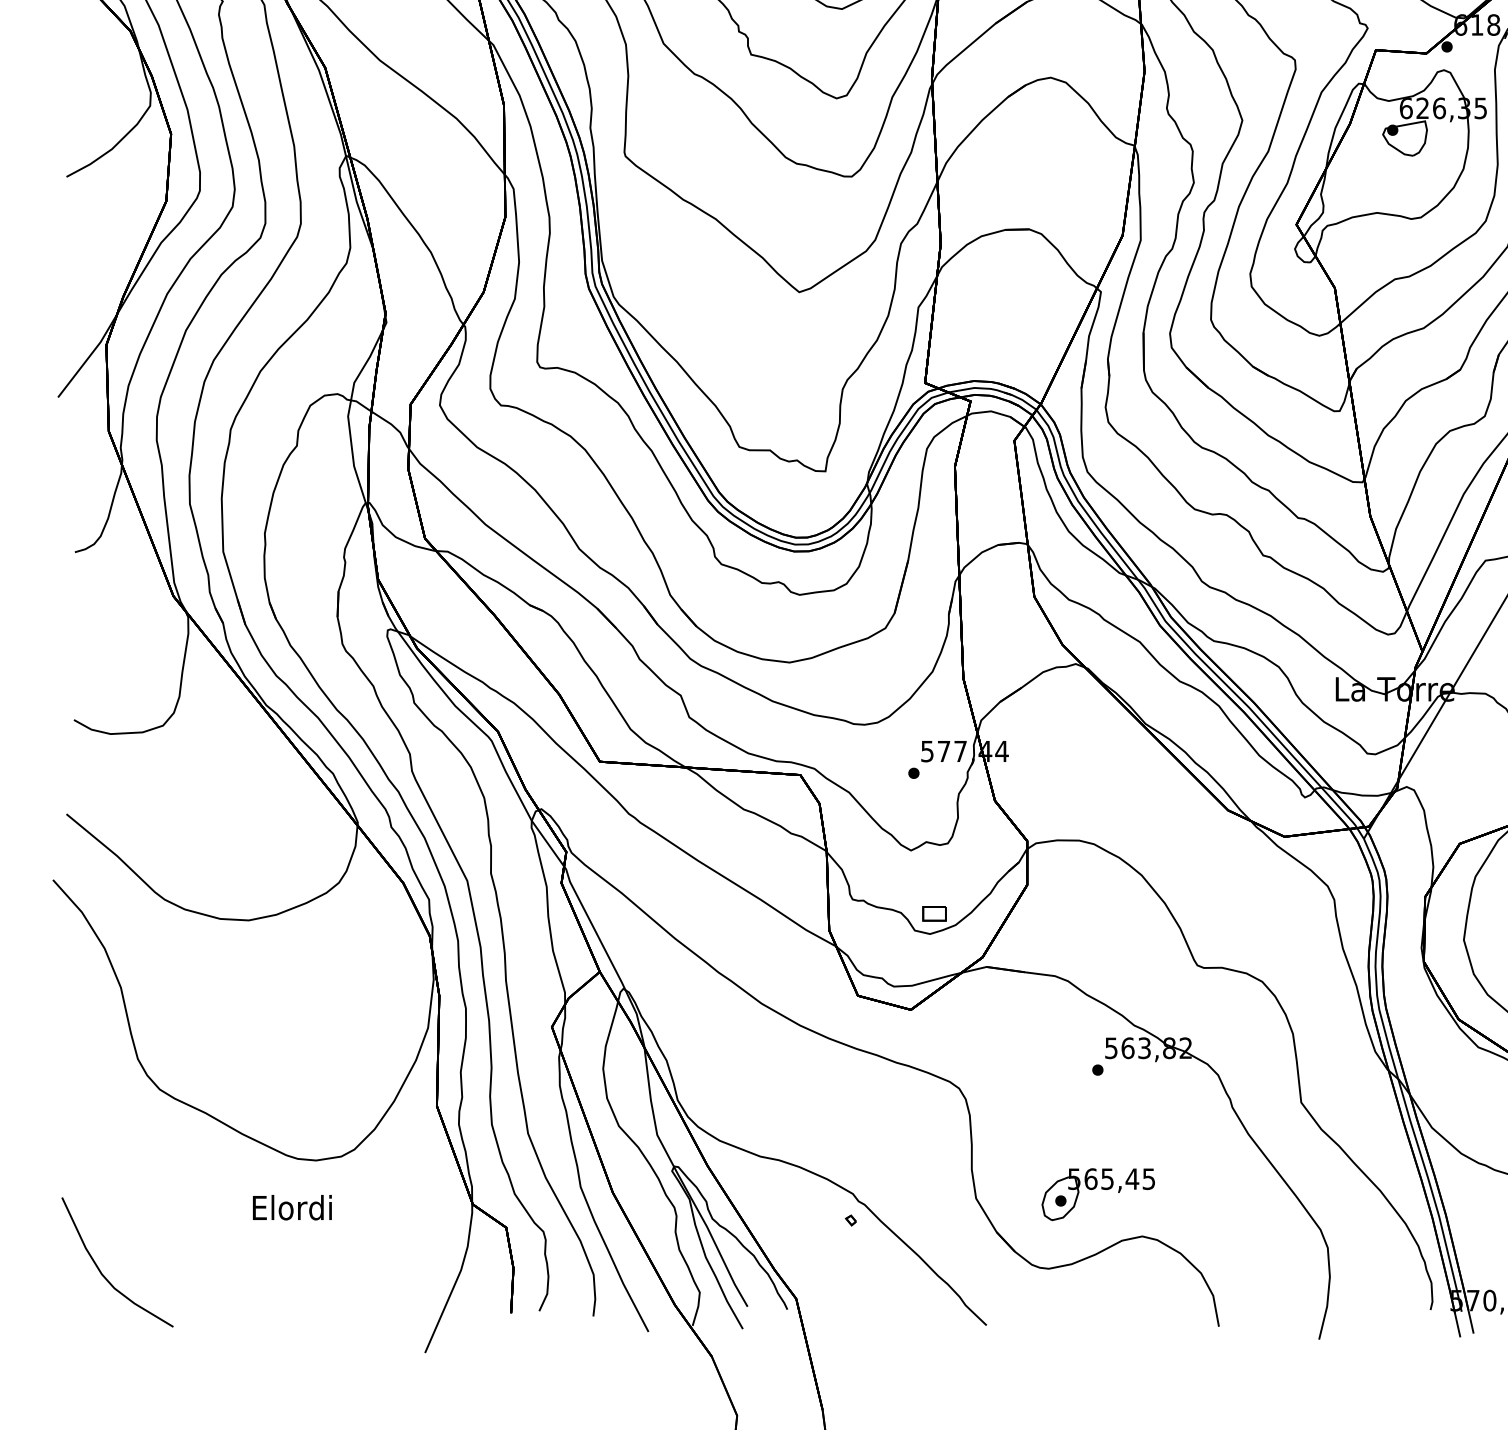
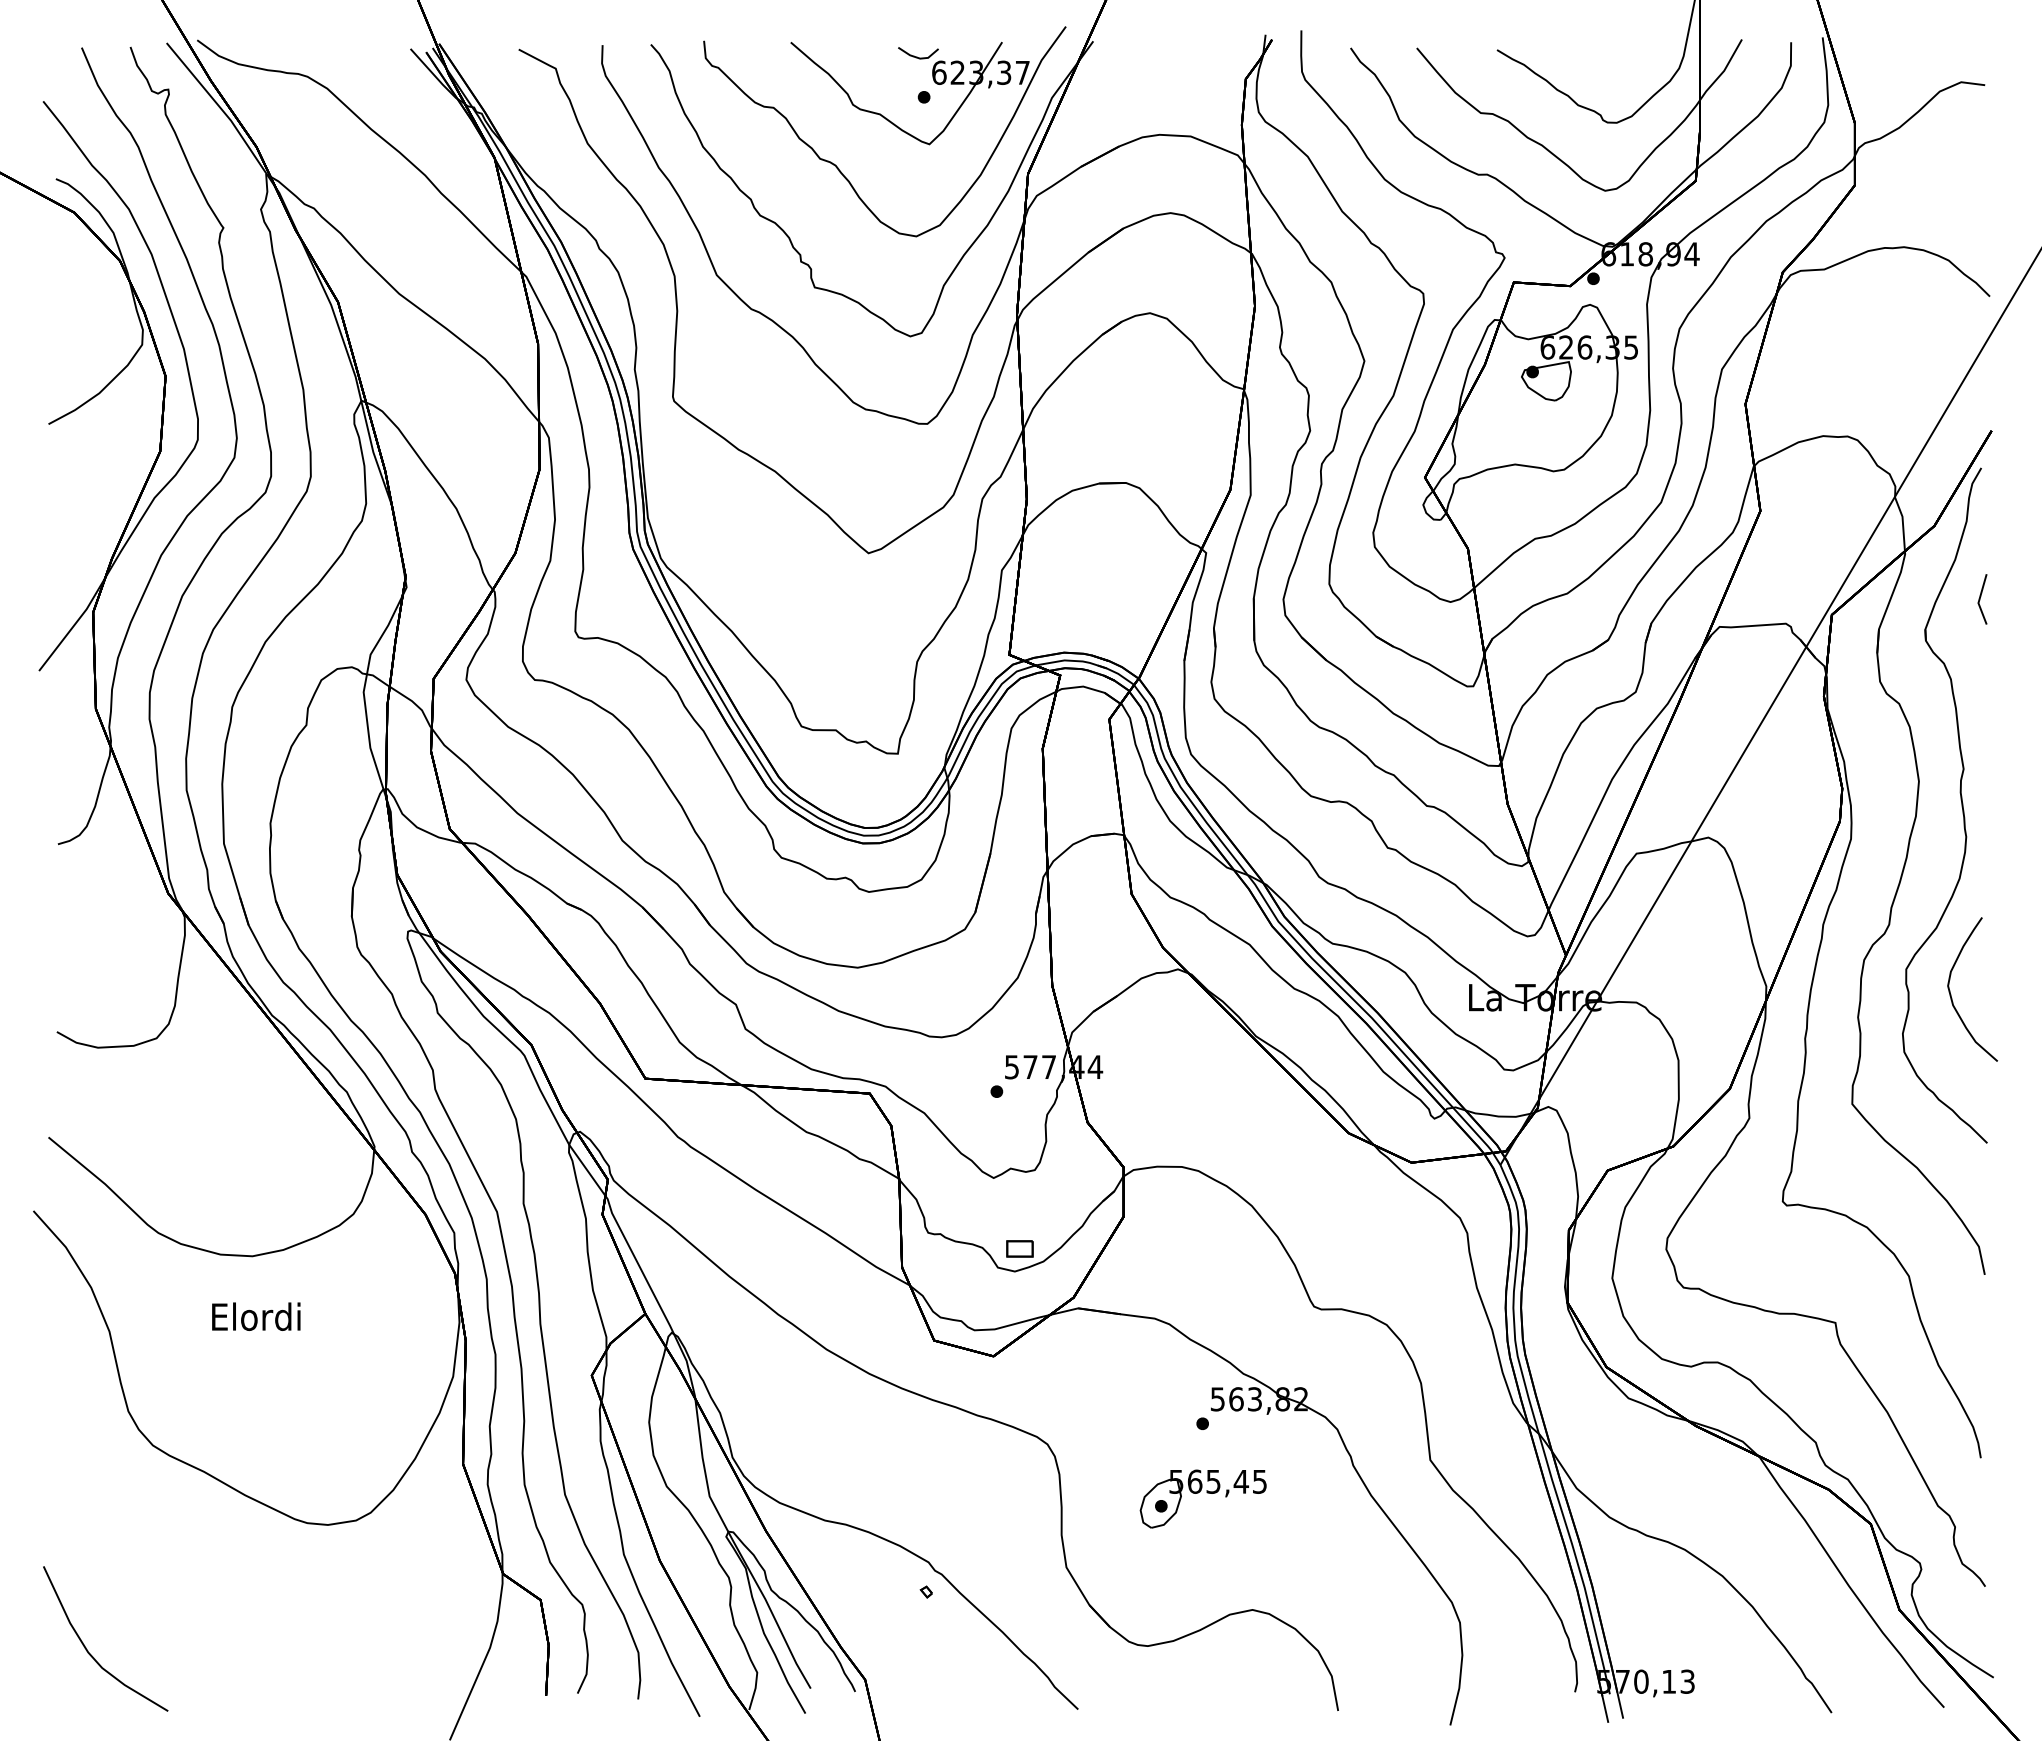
part: (1094, 1189) -> (1198, 1493), moved
text: (292, 1207) -> (256, 1316), moved

